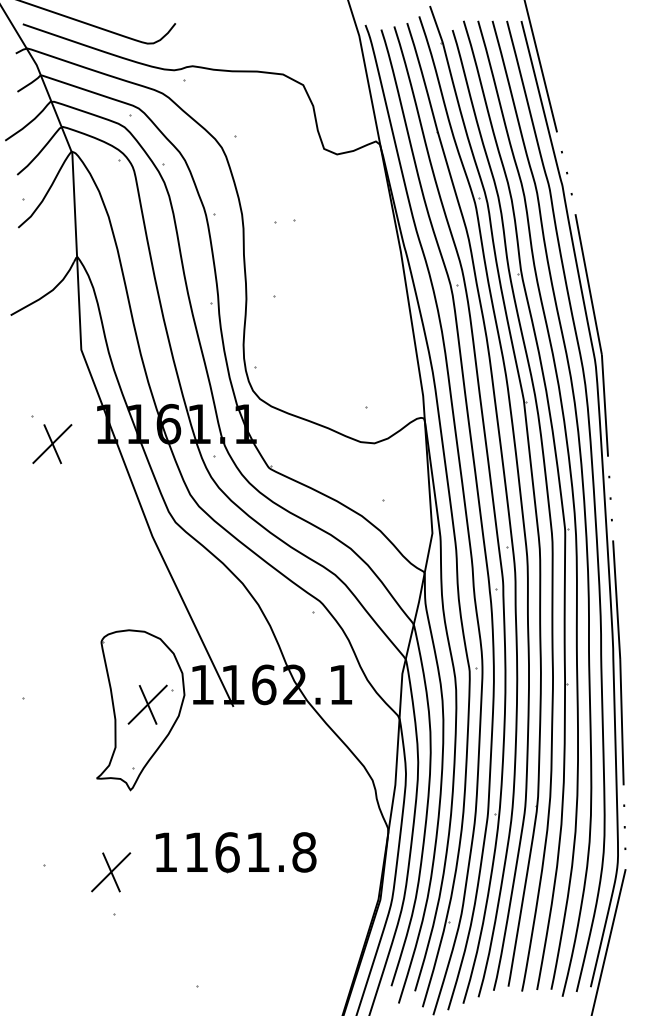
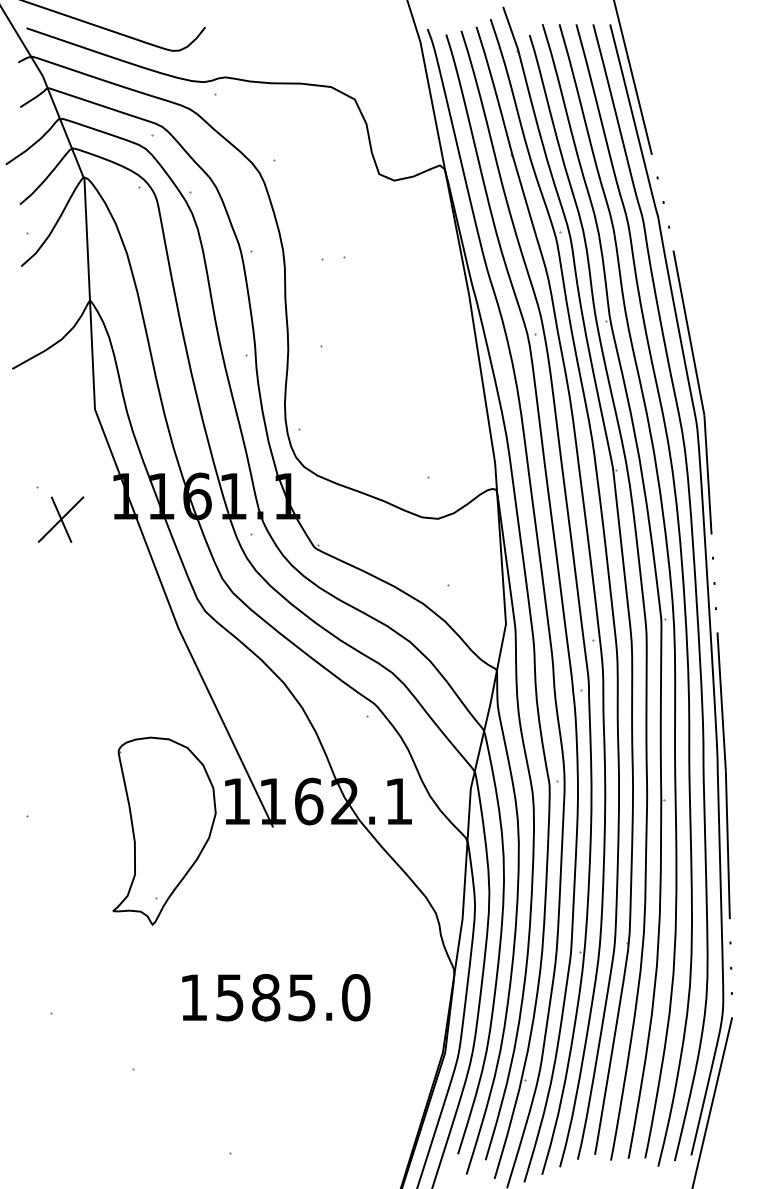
part: (150, 704) -> (175, 824), removed
text: (250, 852) -> (293, 997), 1161.8 -> 1585.0
part: (111, 872) -> (130, 1021), removed

